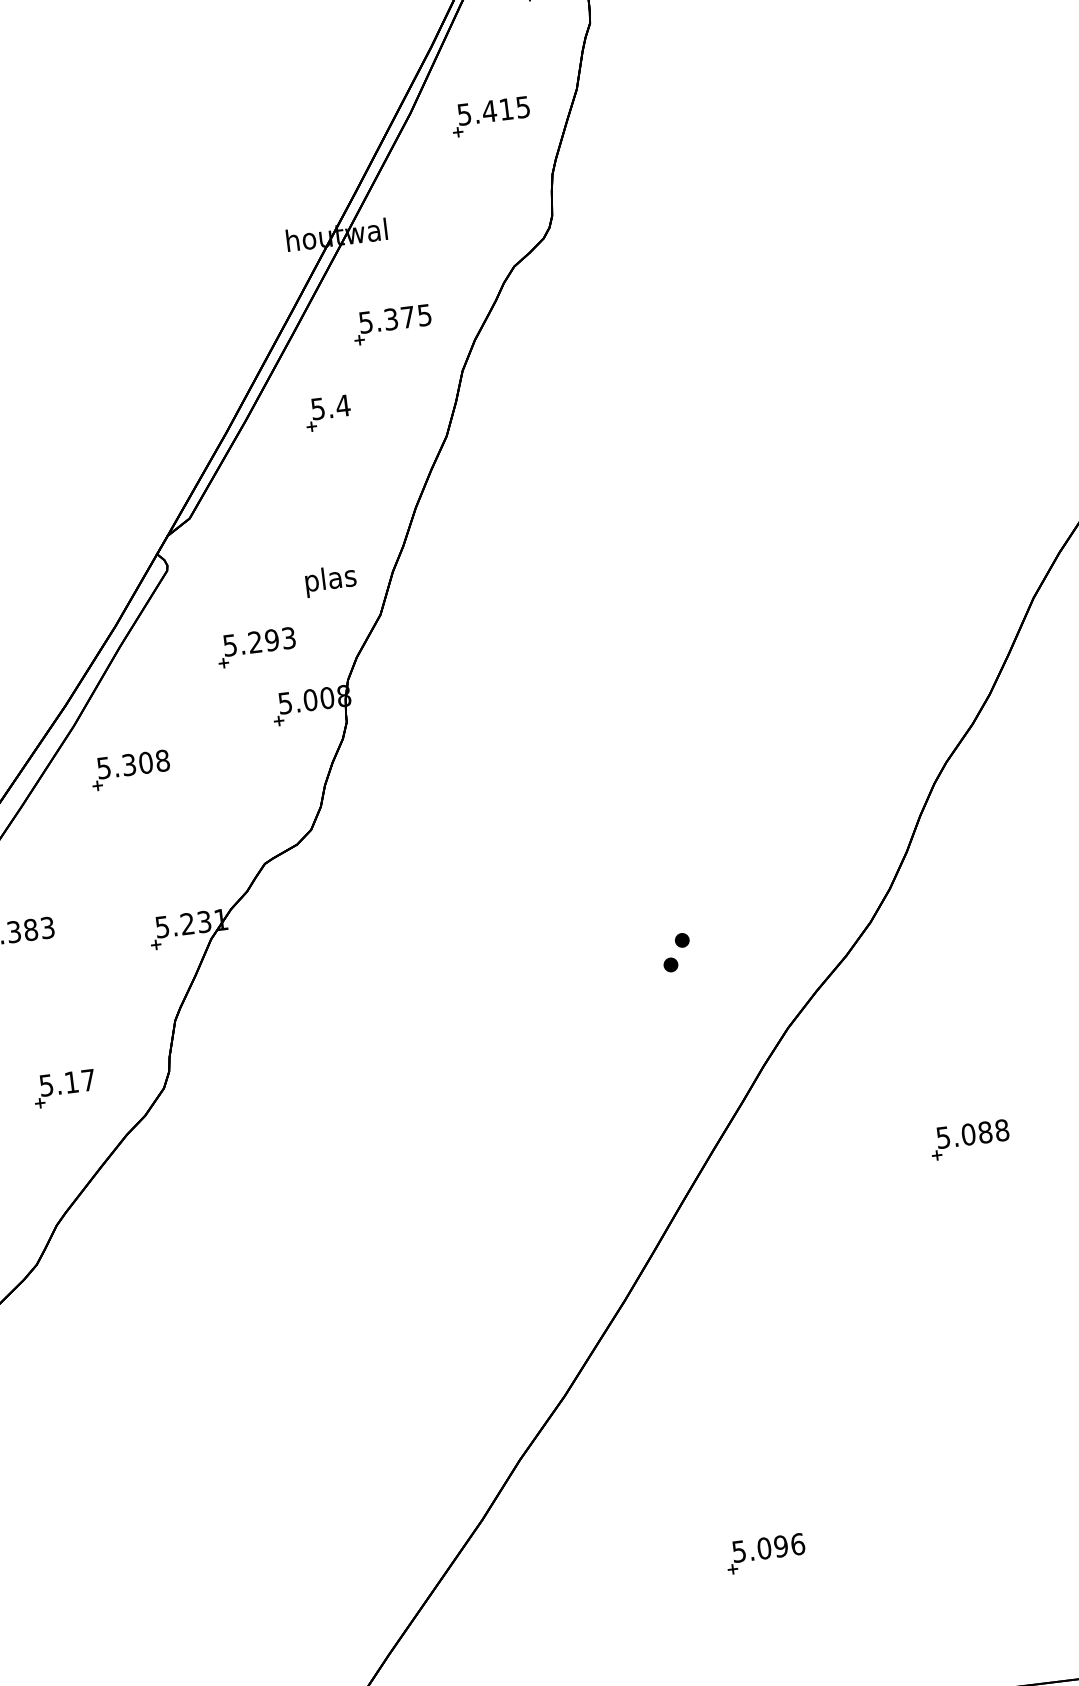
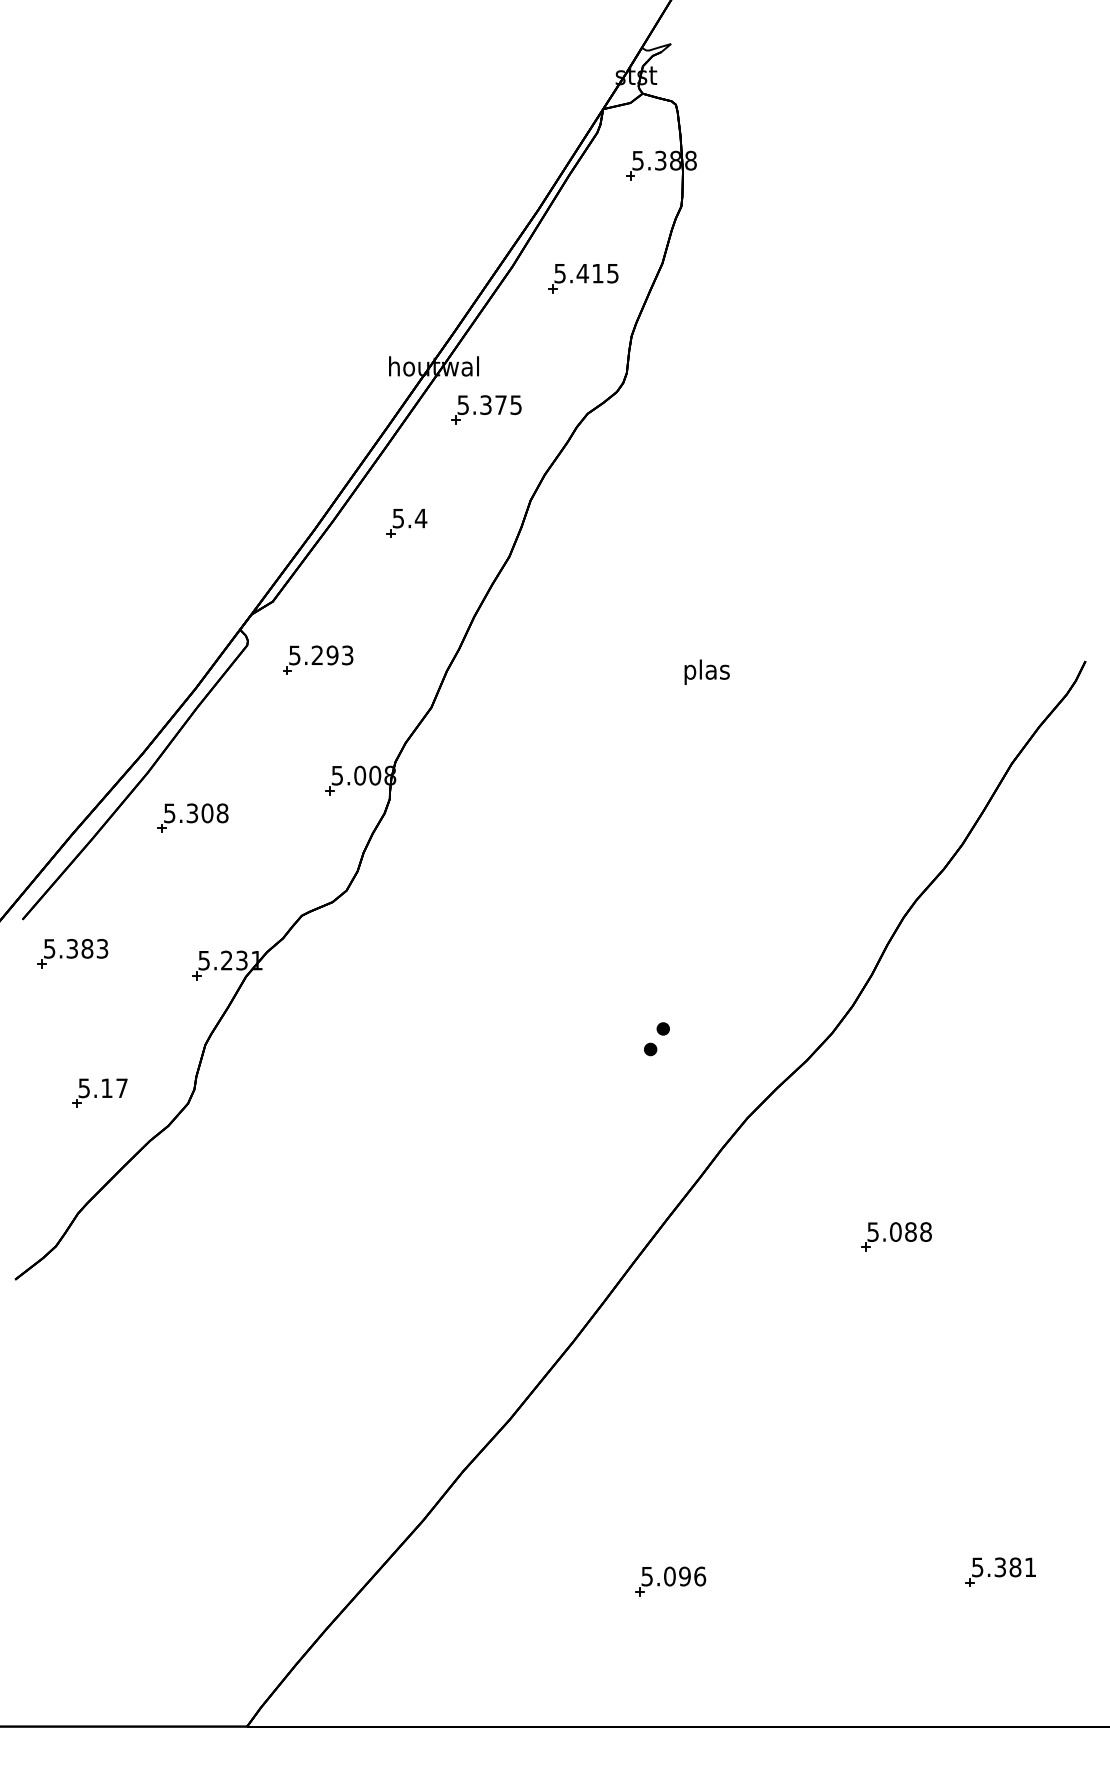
part: (392, 324) -> (486, 409), moved
text: (330, 580) -> (706, 671), moved
part: (257, 646) -> (318, 659), moved

